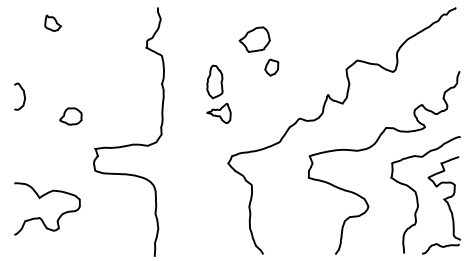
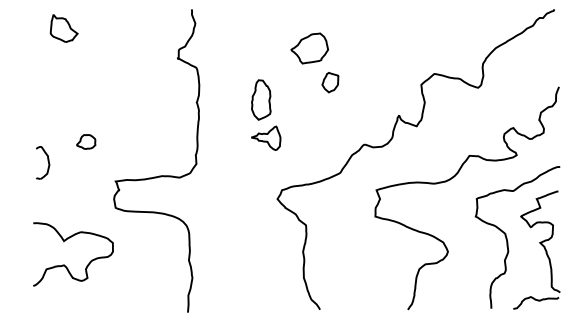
part: (53, 23) -> (64, 28), size x1.4
part: (20, 96) -> (43, 162), moved
part: (71, 116) -> (86, 141), size x0.7
curve: (40, 217) -> (64, 264), moved

